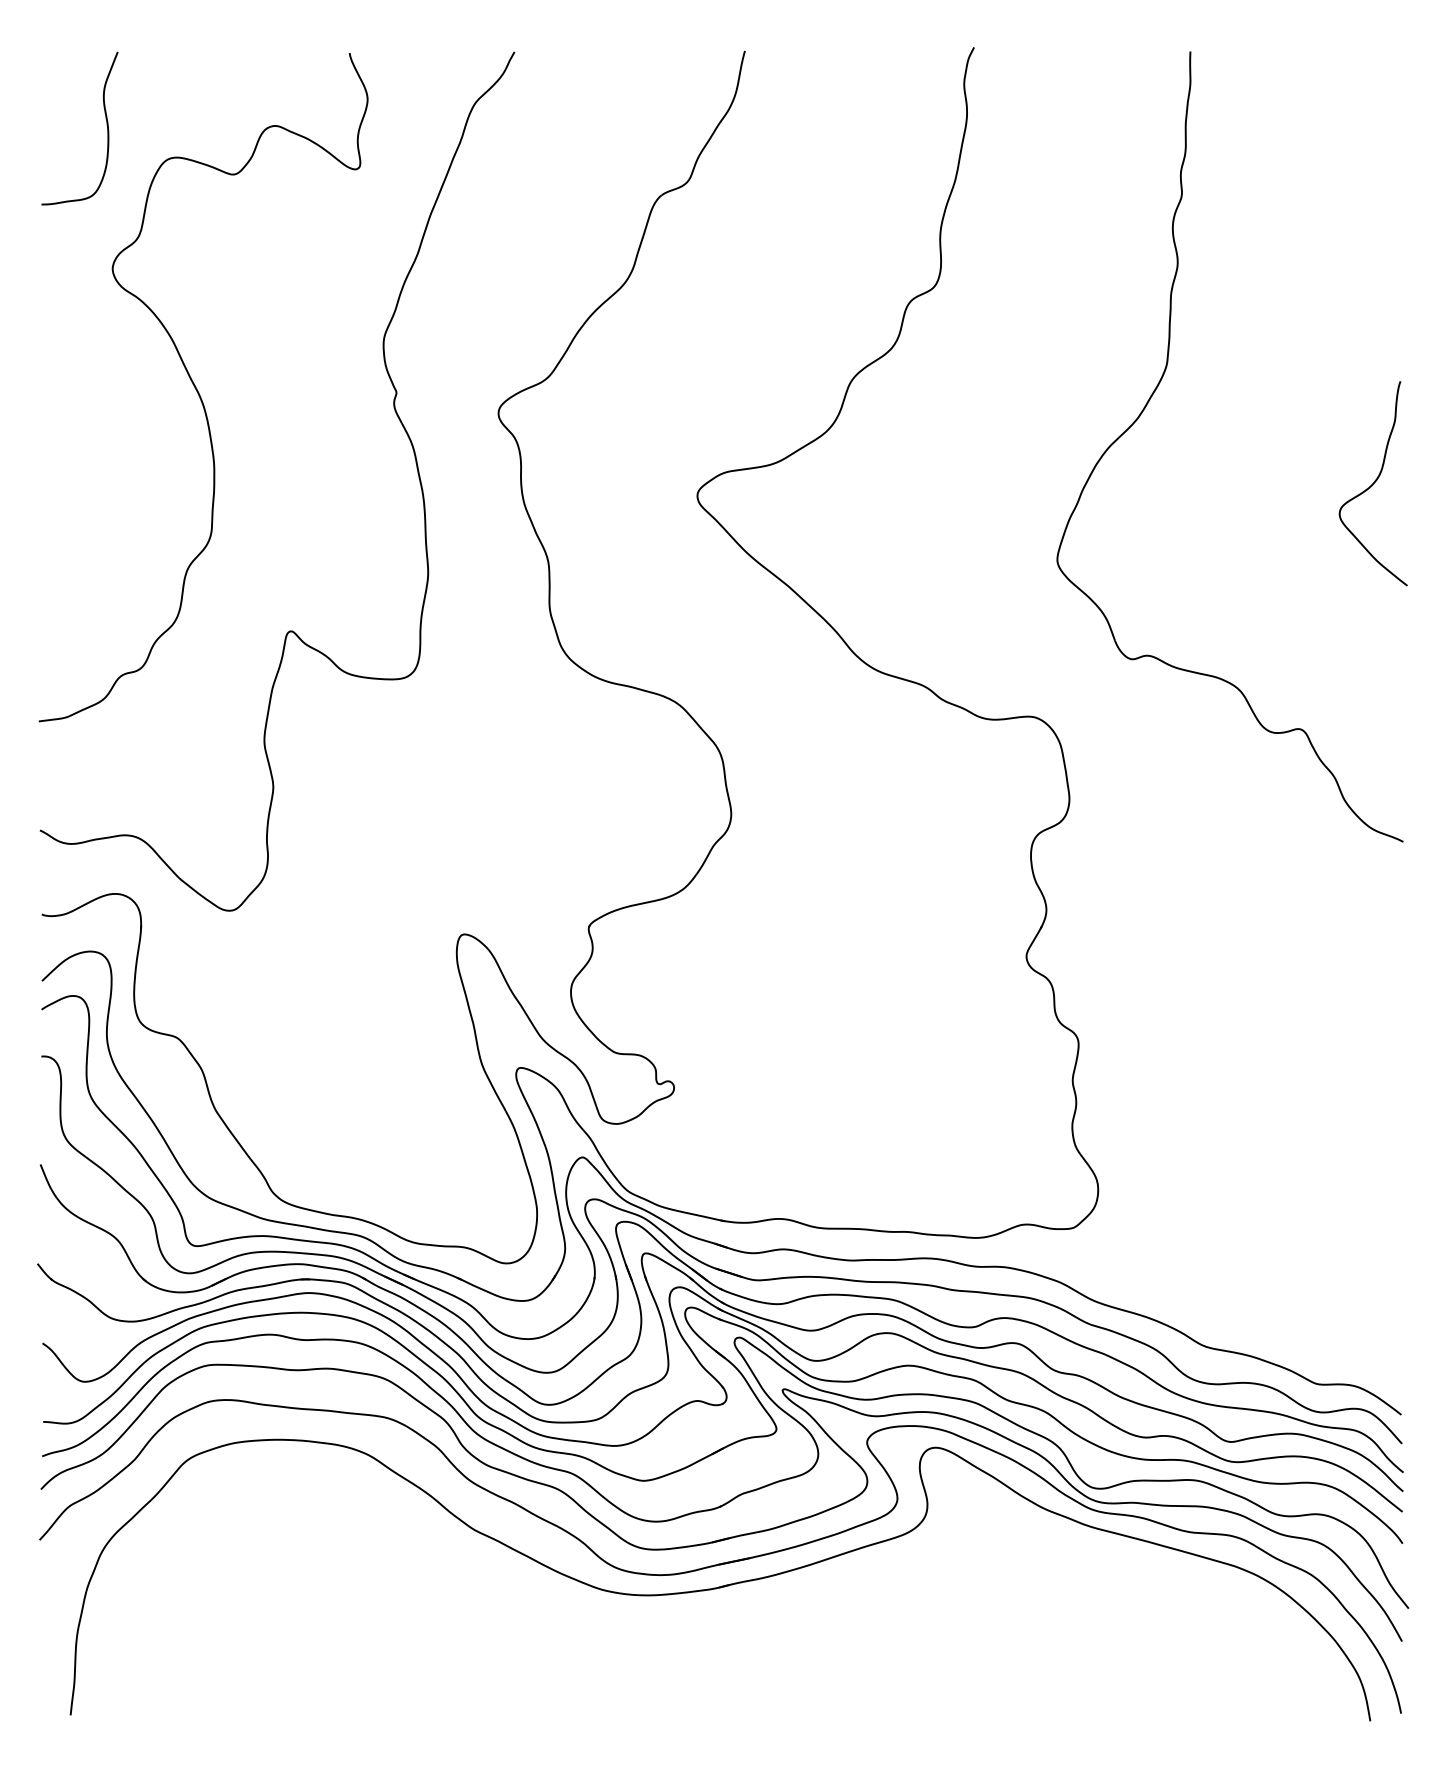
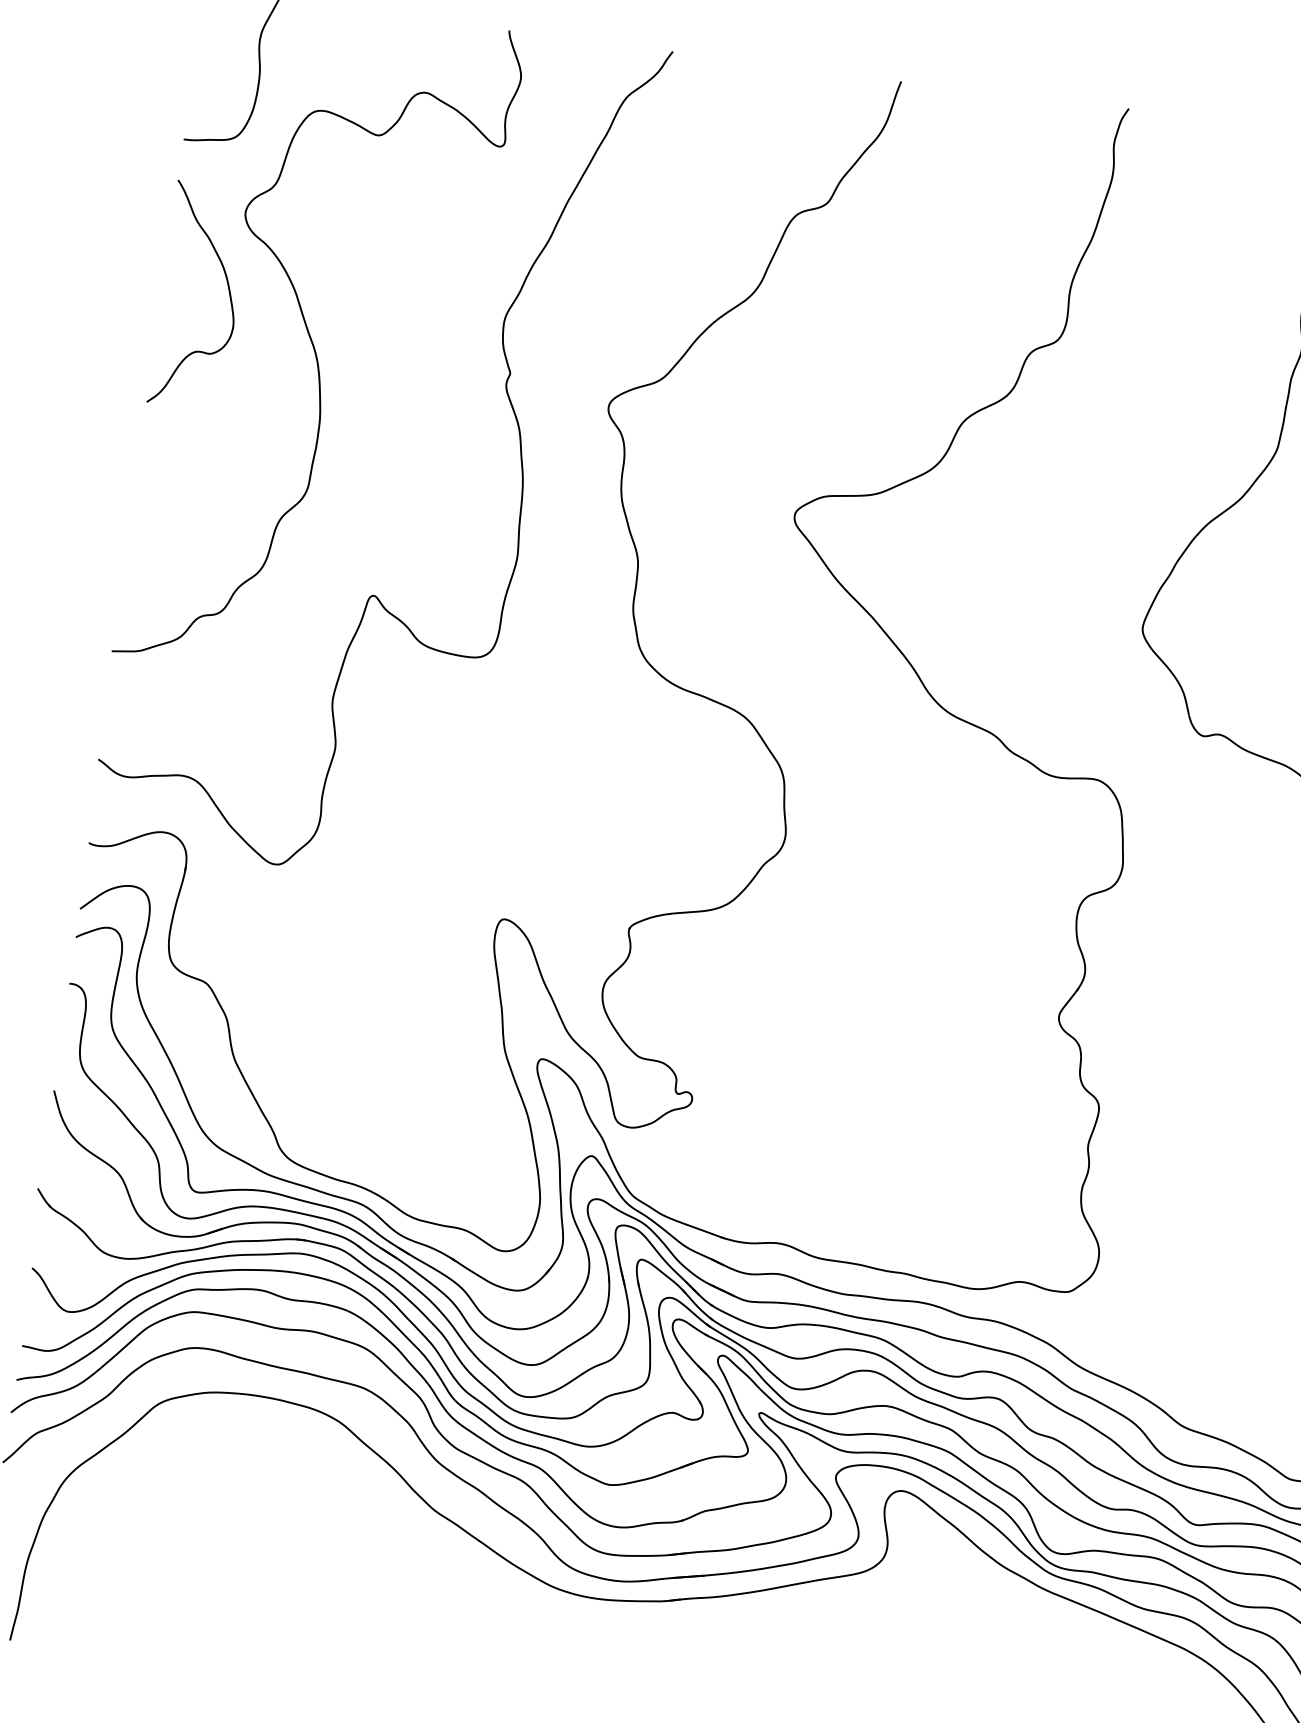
curve: (105, 346) -> (228, 288), added

